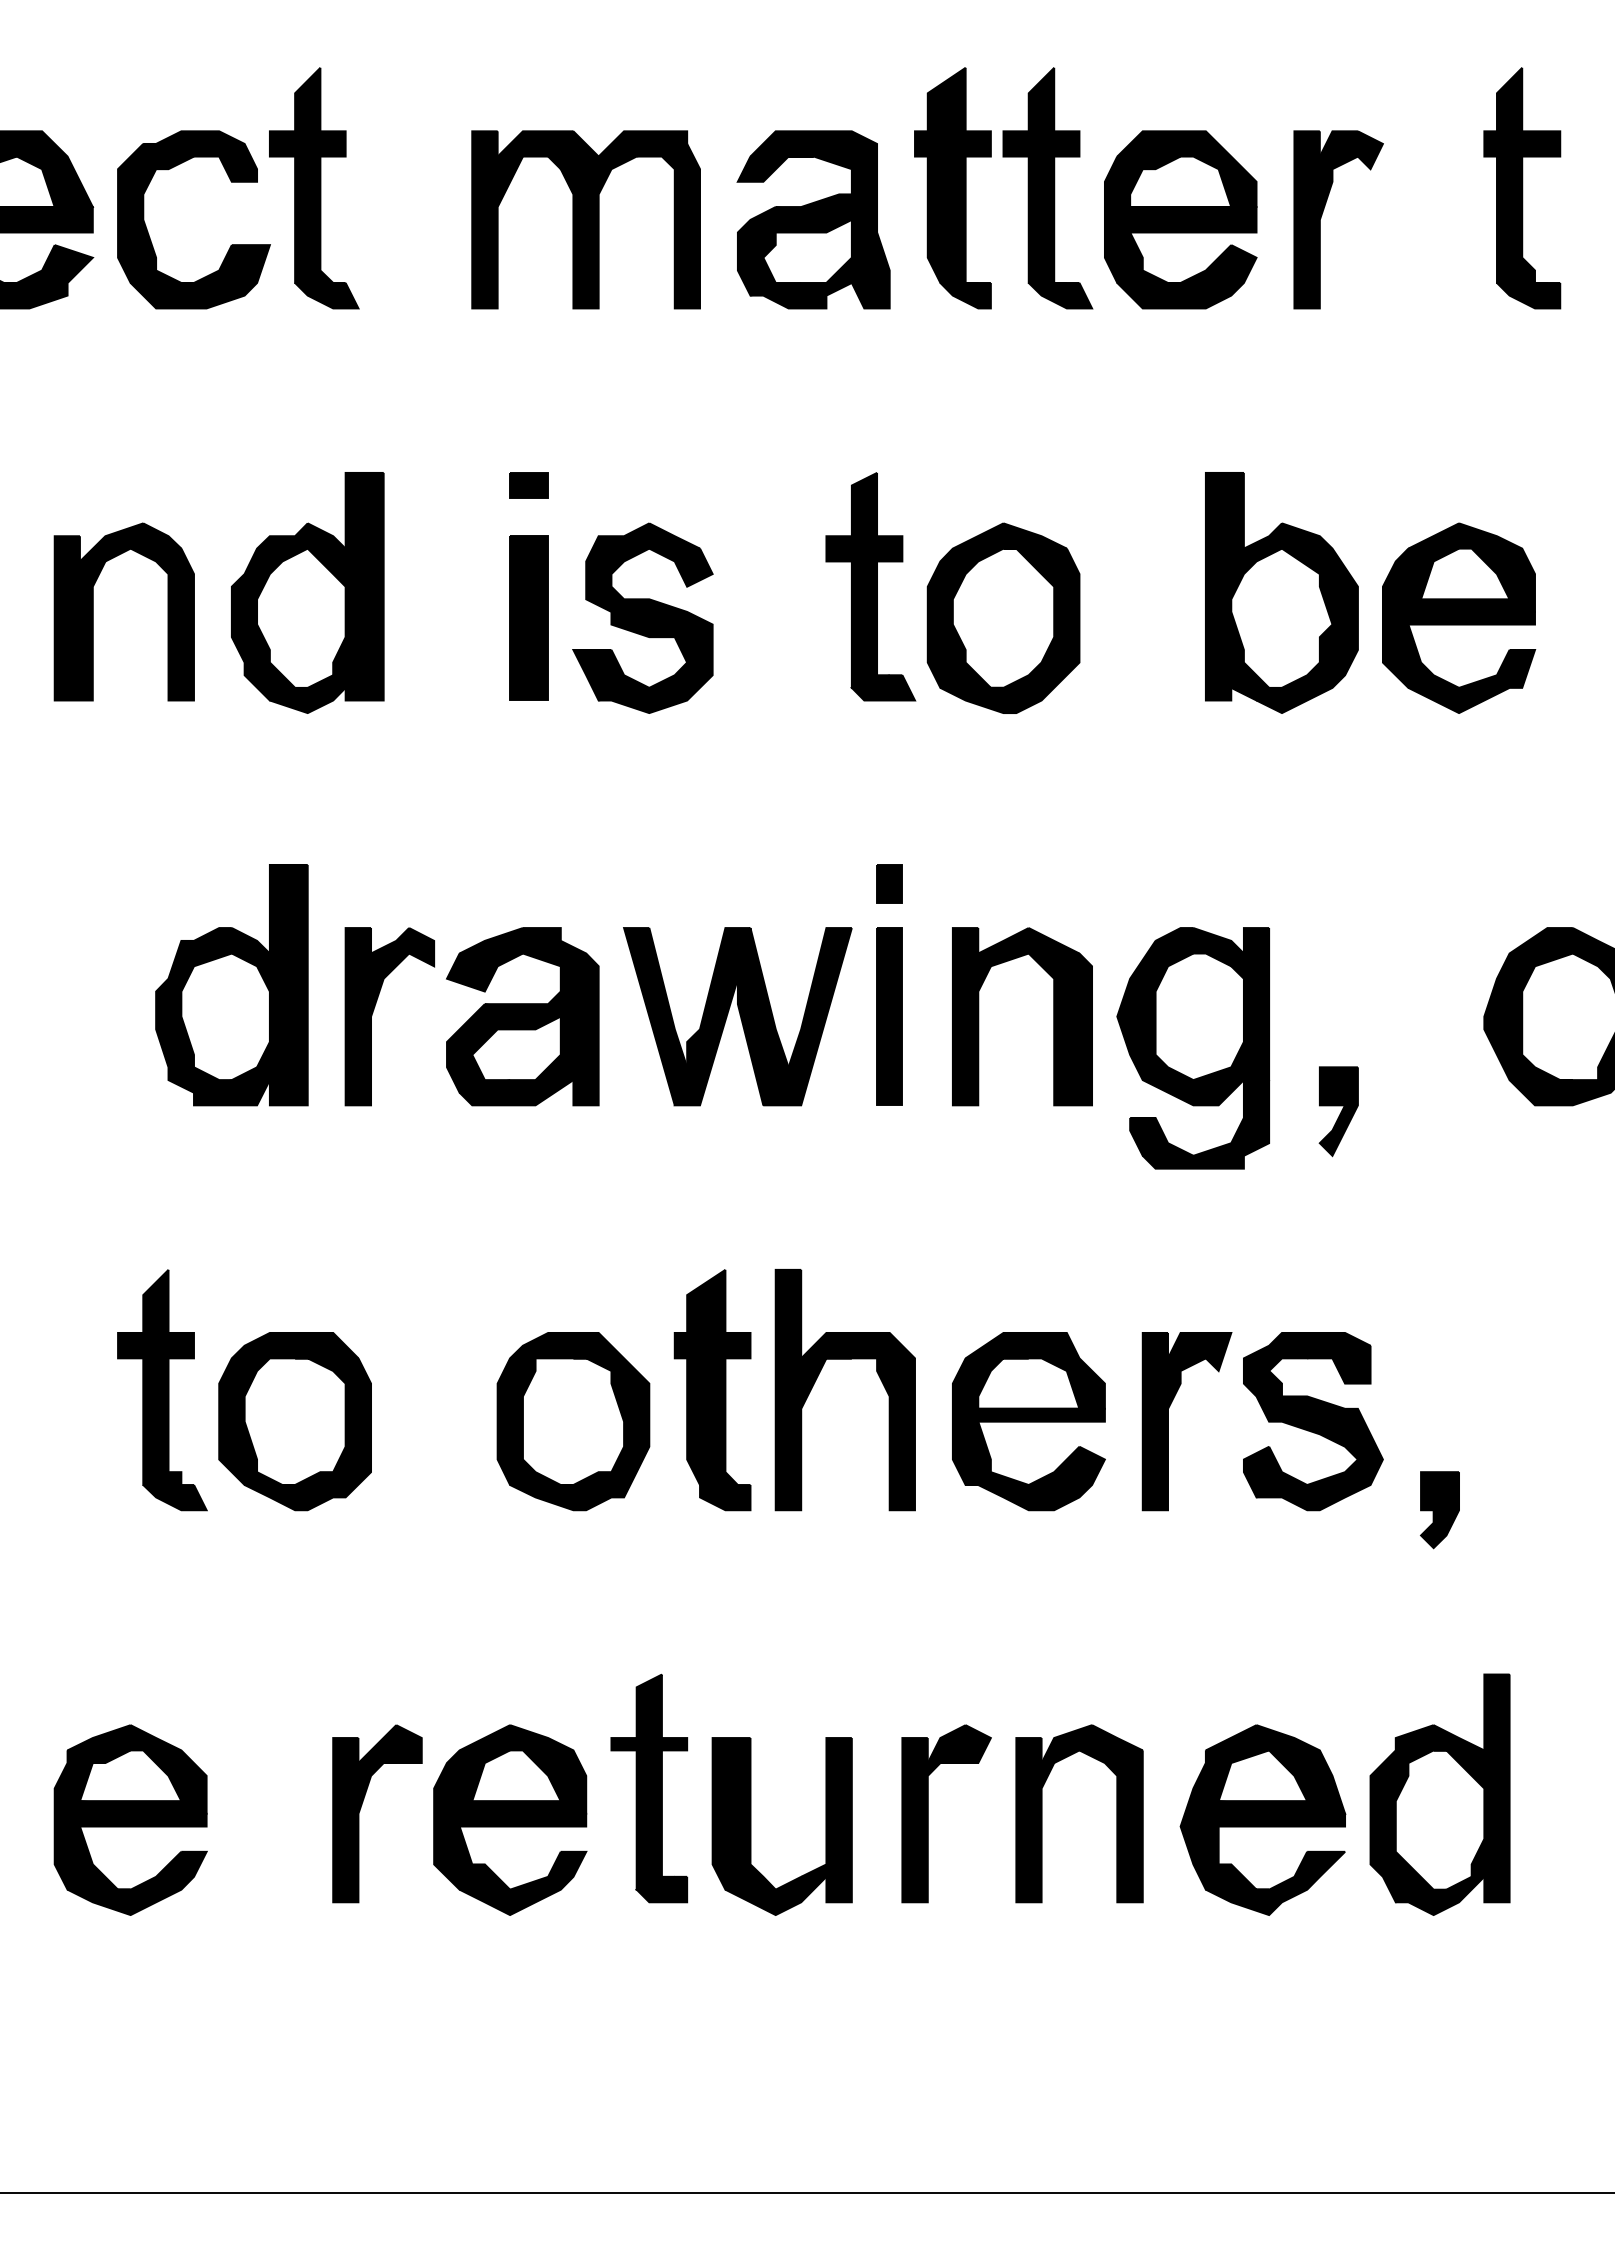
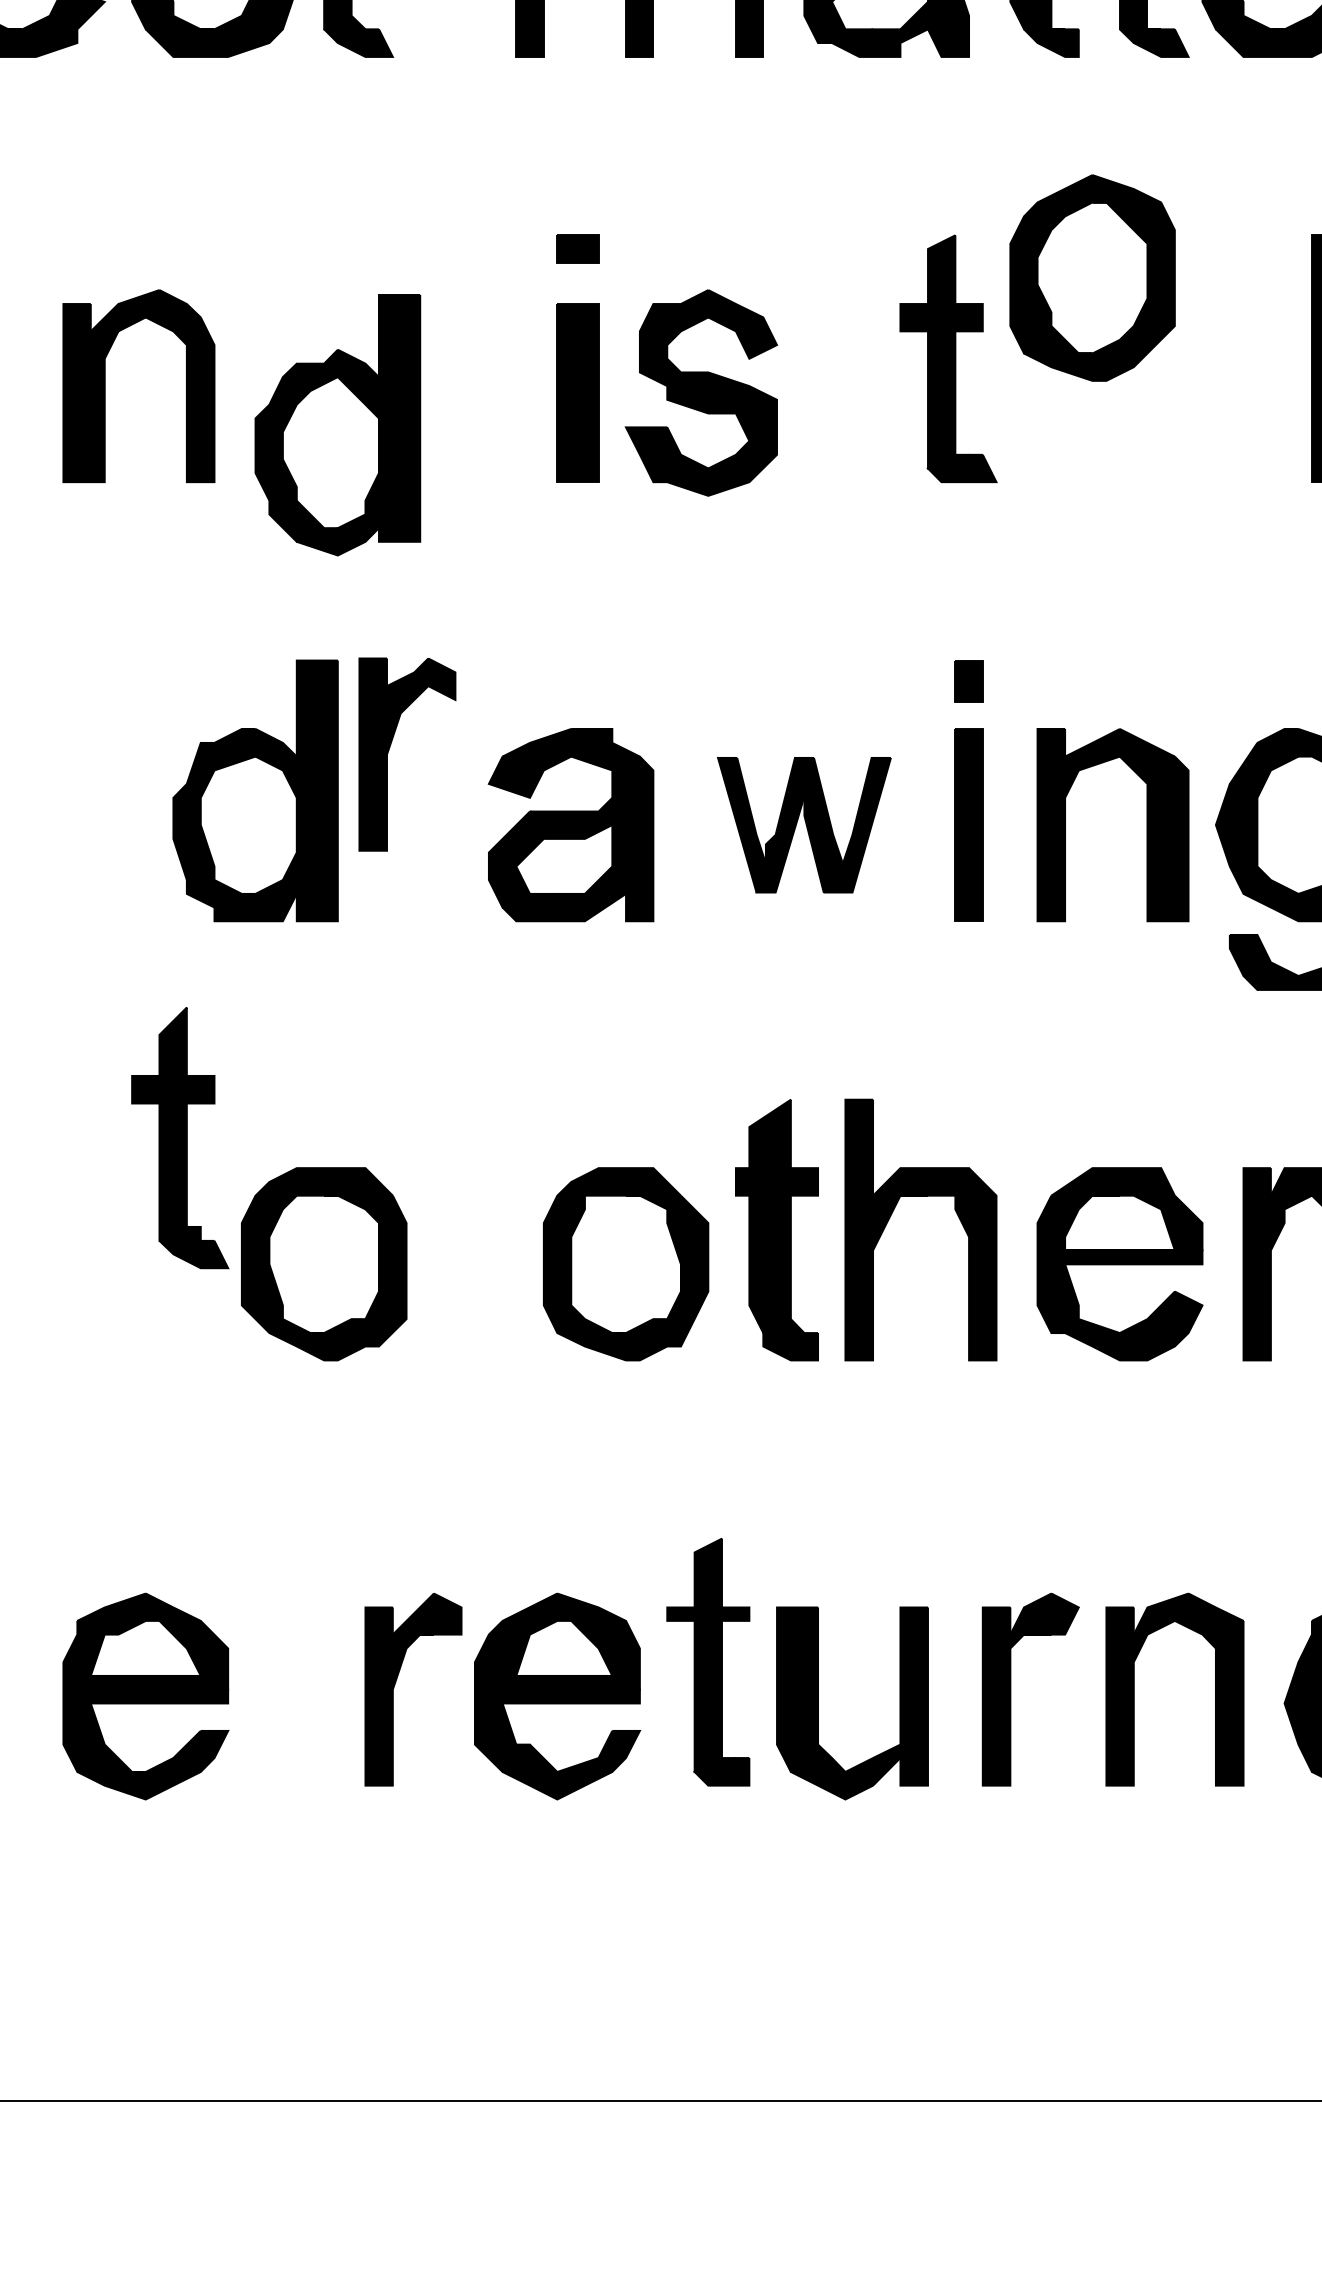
part: (307, 592) -> (337, 424), moved
part: (1003, 617) -> (1092, 277), moved
part: (373, 1012) -> (389, 750), moved
part: (737, 1016) -> (803, 824), size x0.7
part: (162, 1390) -> (180, 1138), moved

